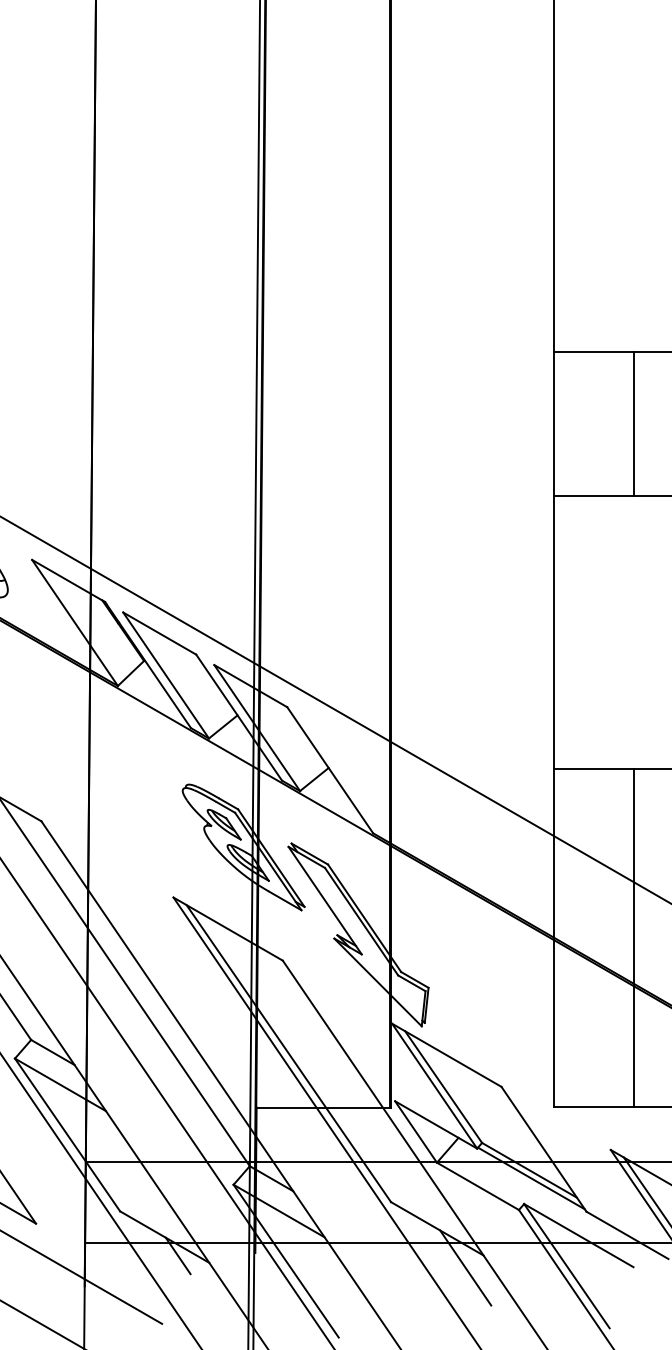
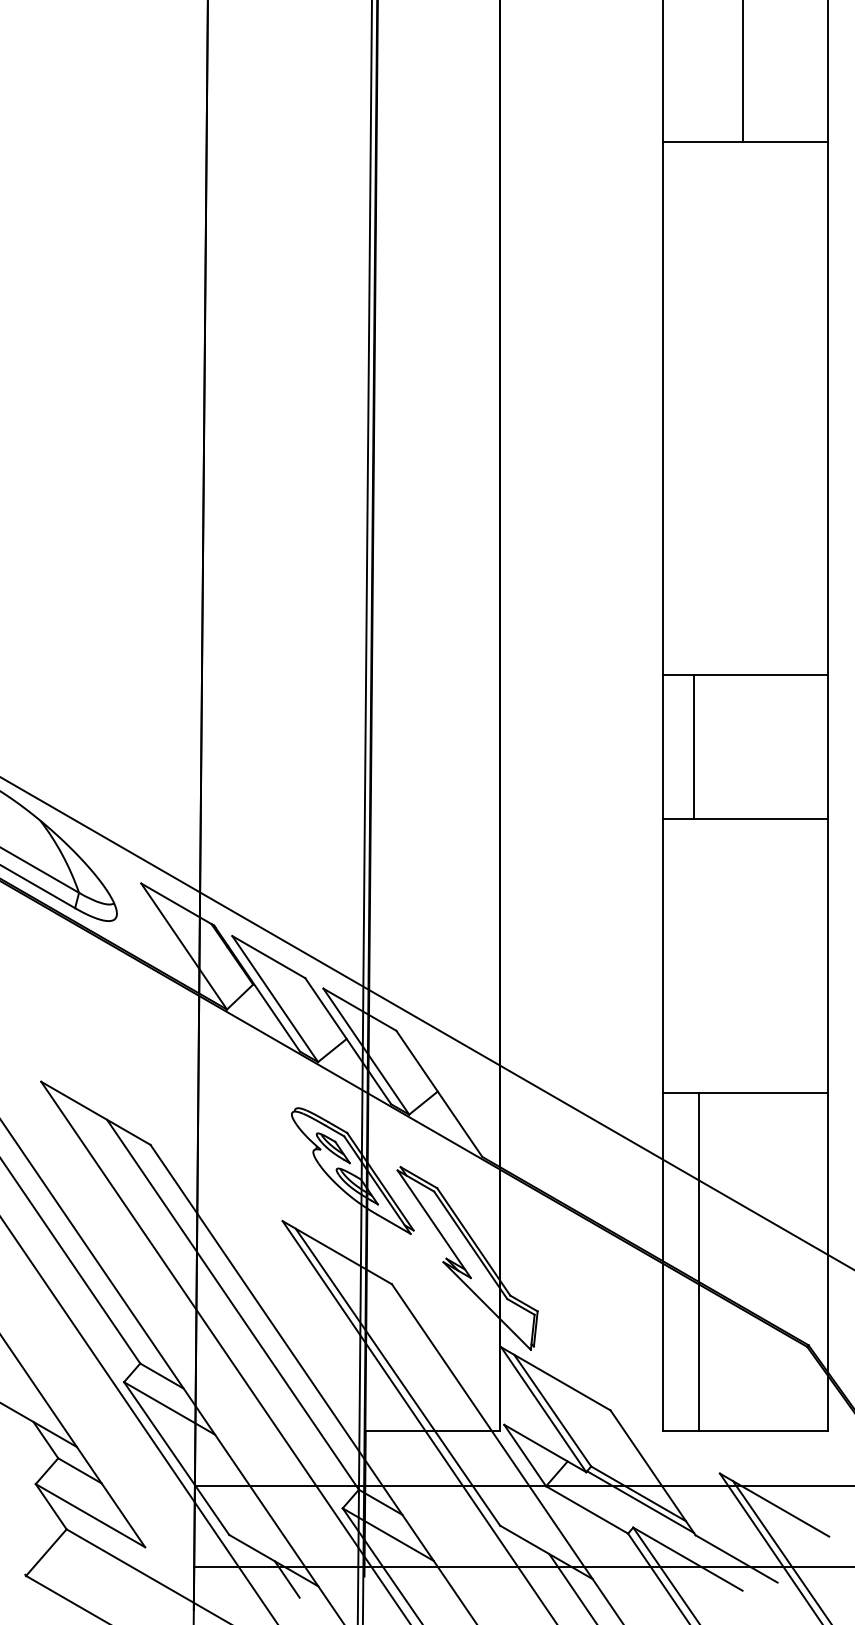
line: (634, 423) -> (694, 747), moved
line: (634, 937) -> (699, 1261), moved

